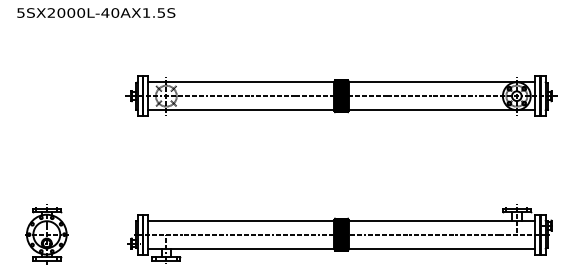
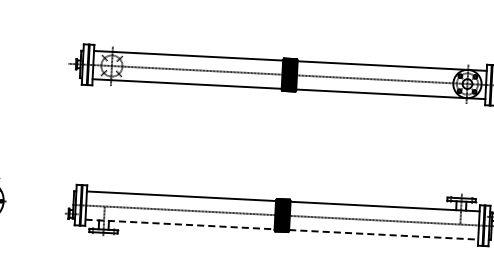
line: (241, 248) -> (180, 224), solid -> dashed
line: (442, 248) -> (384, 234), solid -> dashed

